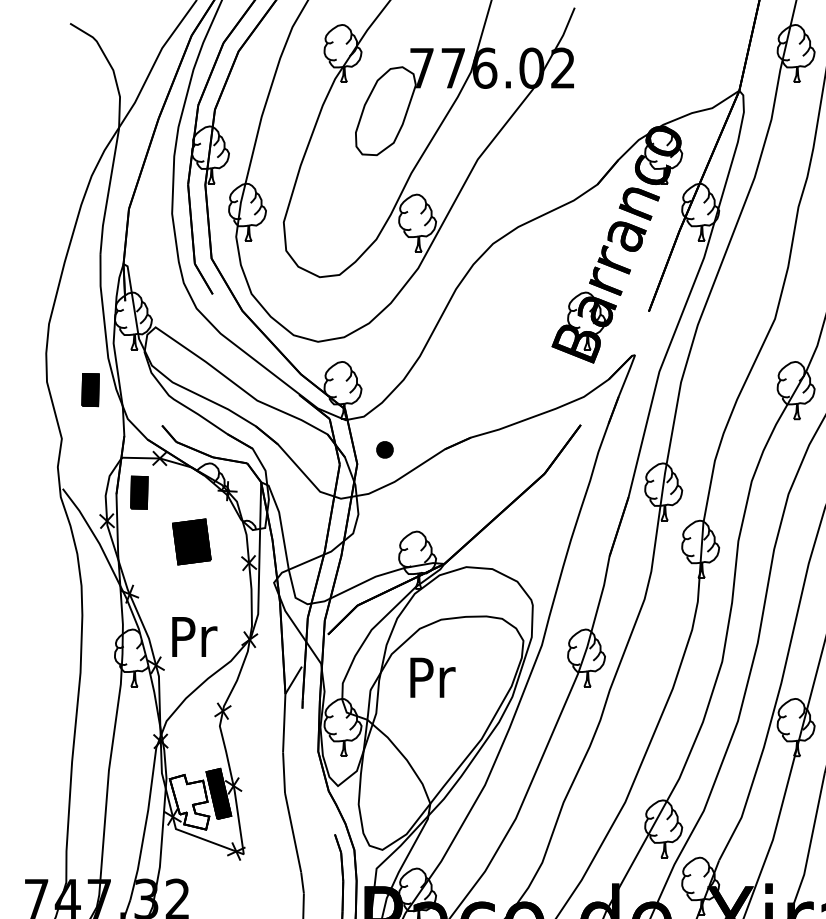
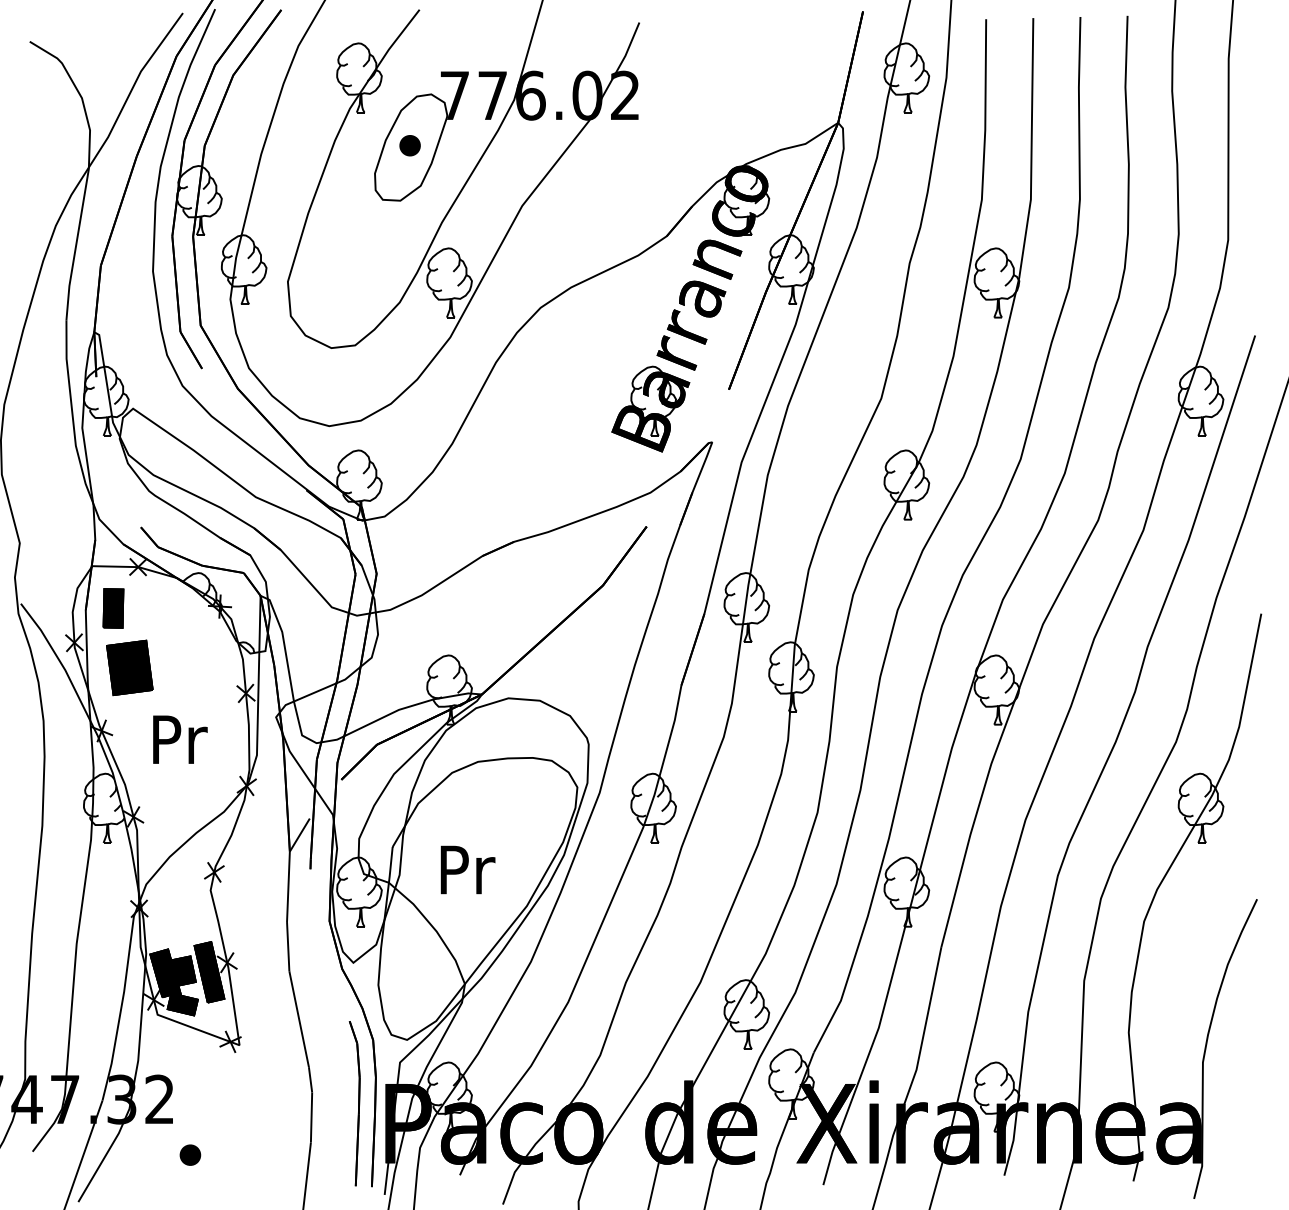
part: (90, 390) -> (54, 484), removed
part: (384, 449) -> (409, 145), moved
part: (191, 541) -> (129, 667), moved
text: (194, 636) -> (180, 739), moved
text: (432, 677) -> (467, 869), moved
fill: (189, 802) -> (173, 982), added

